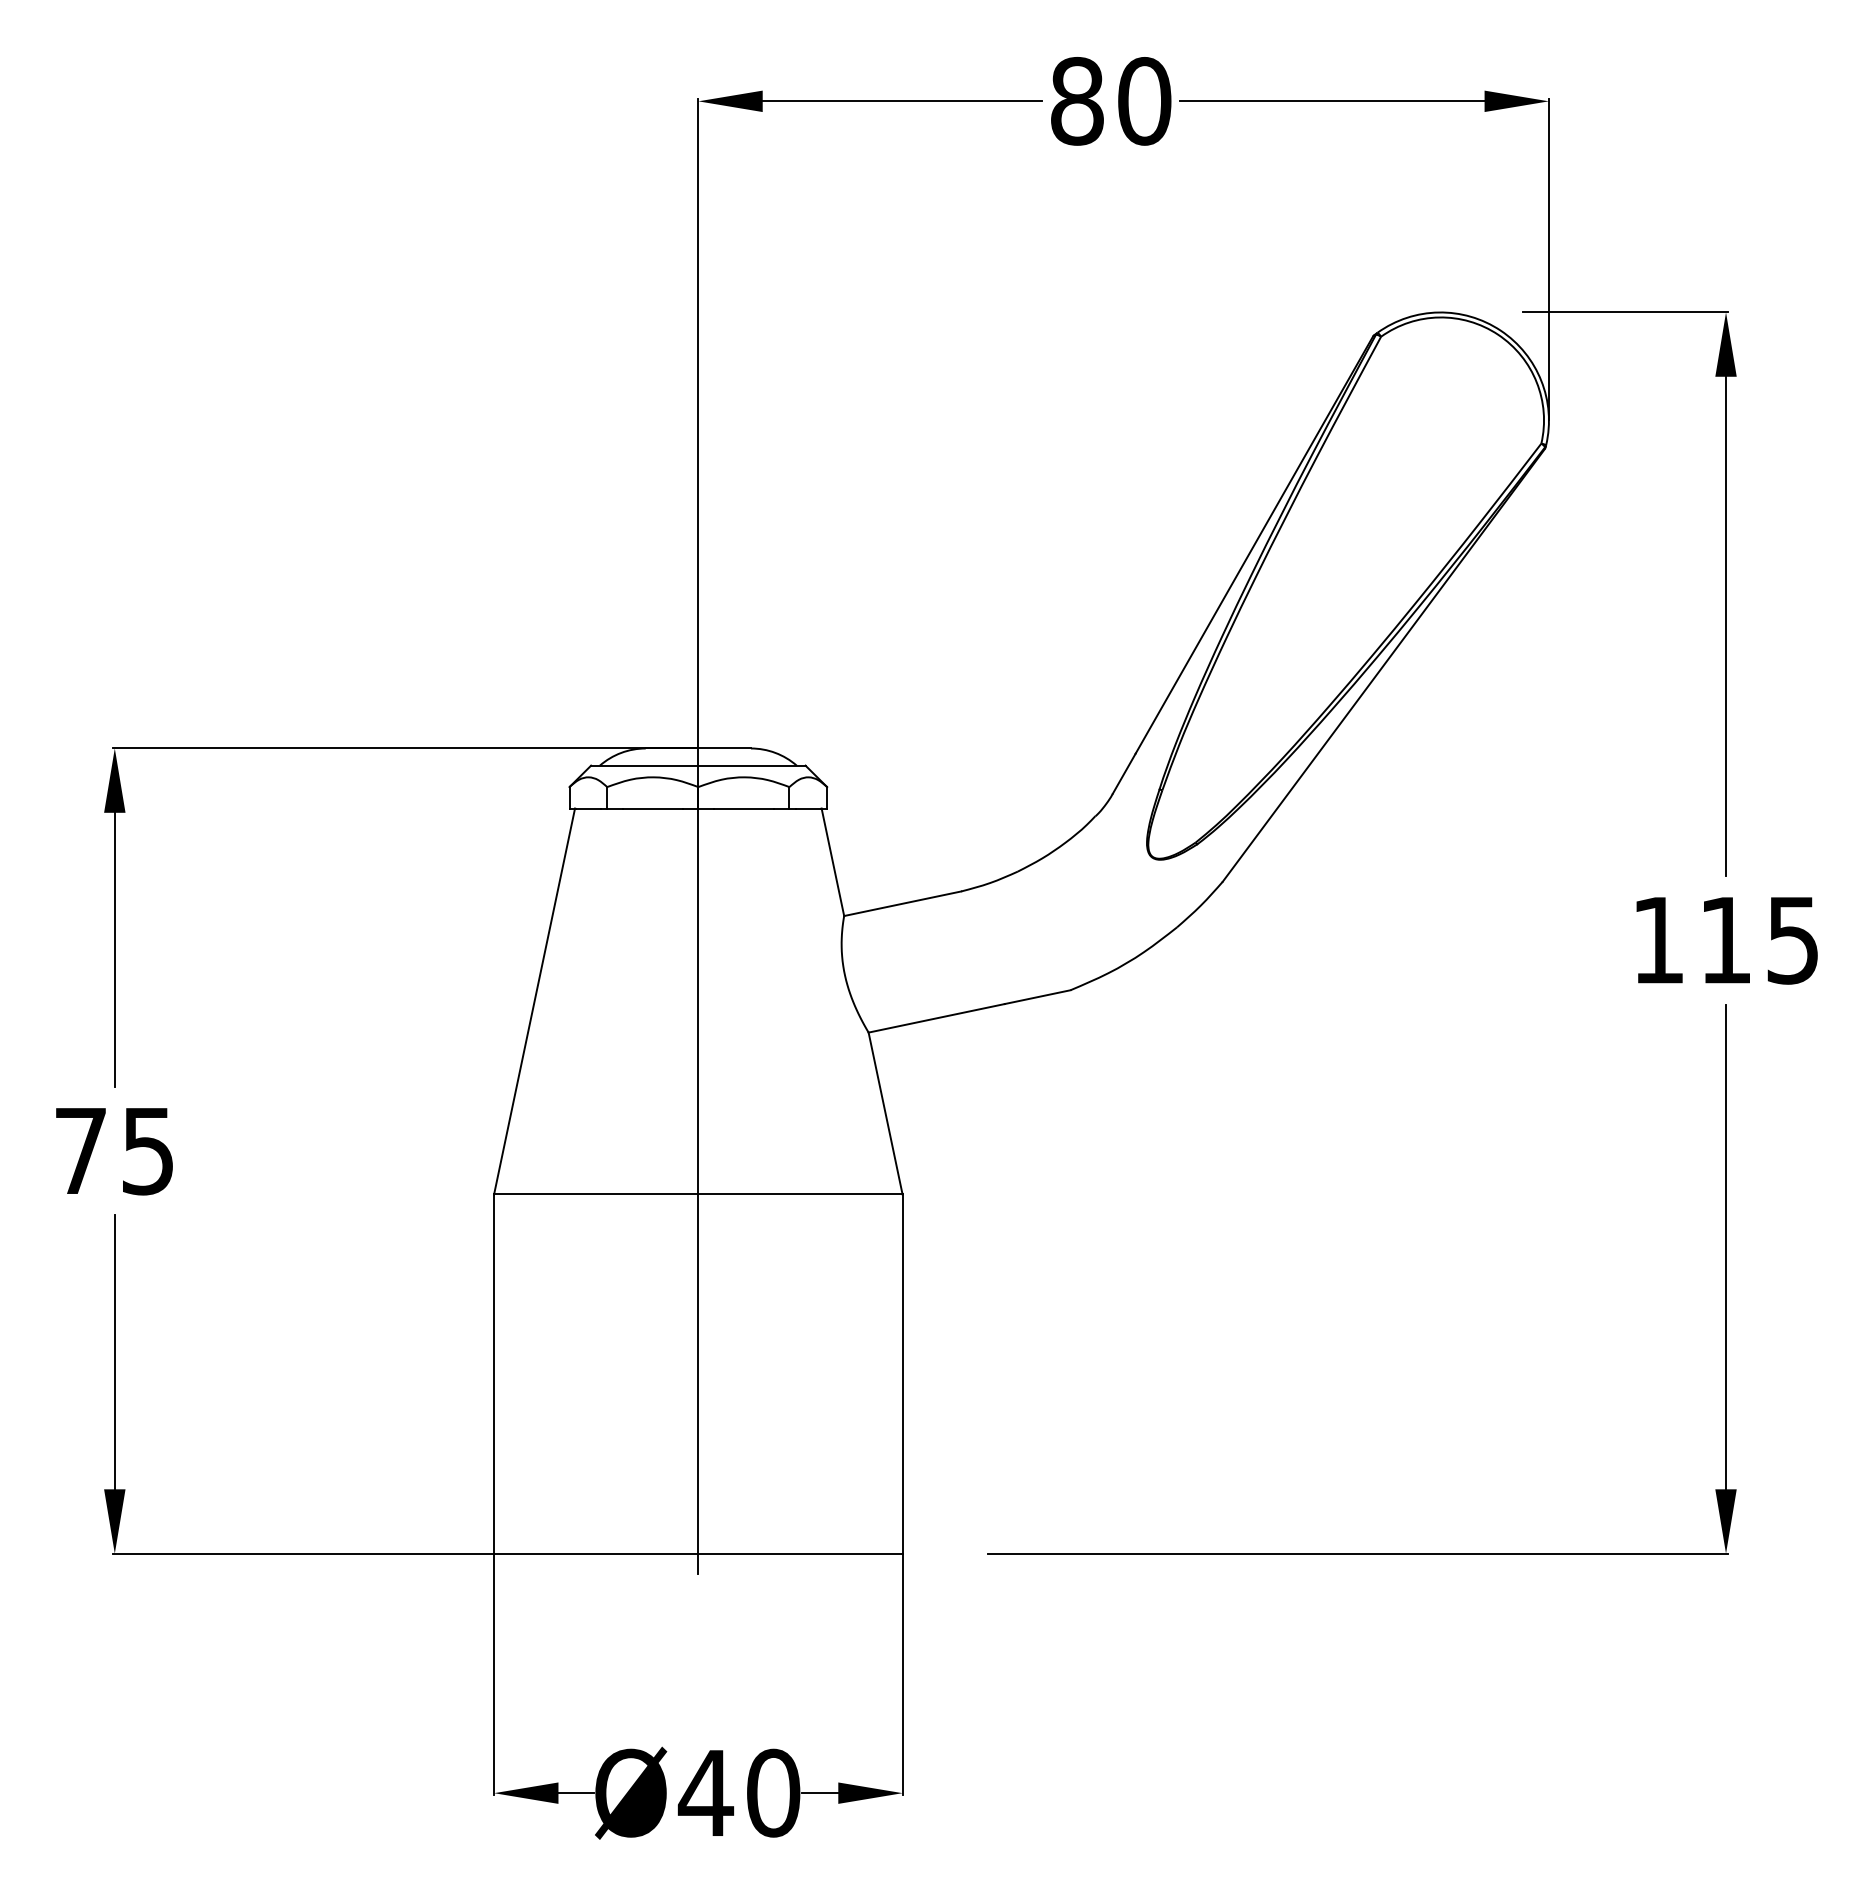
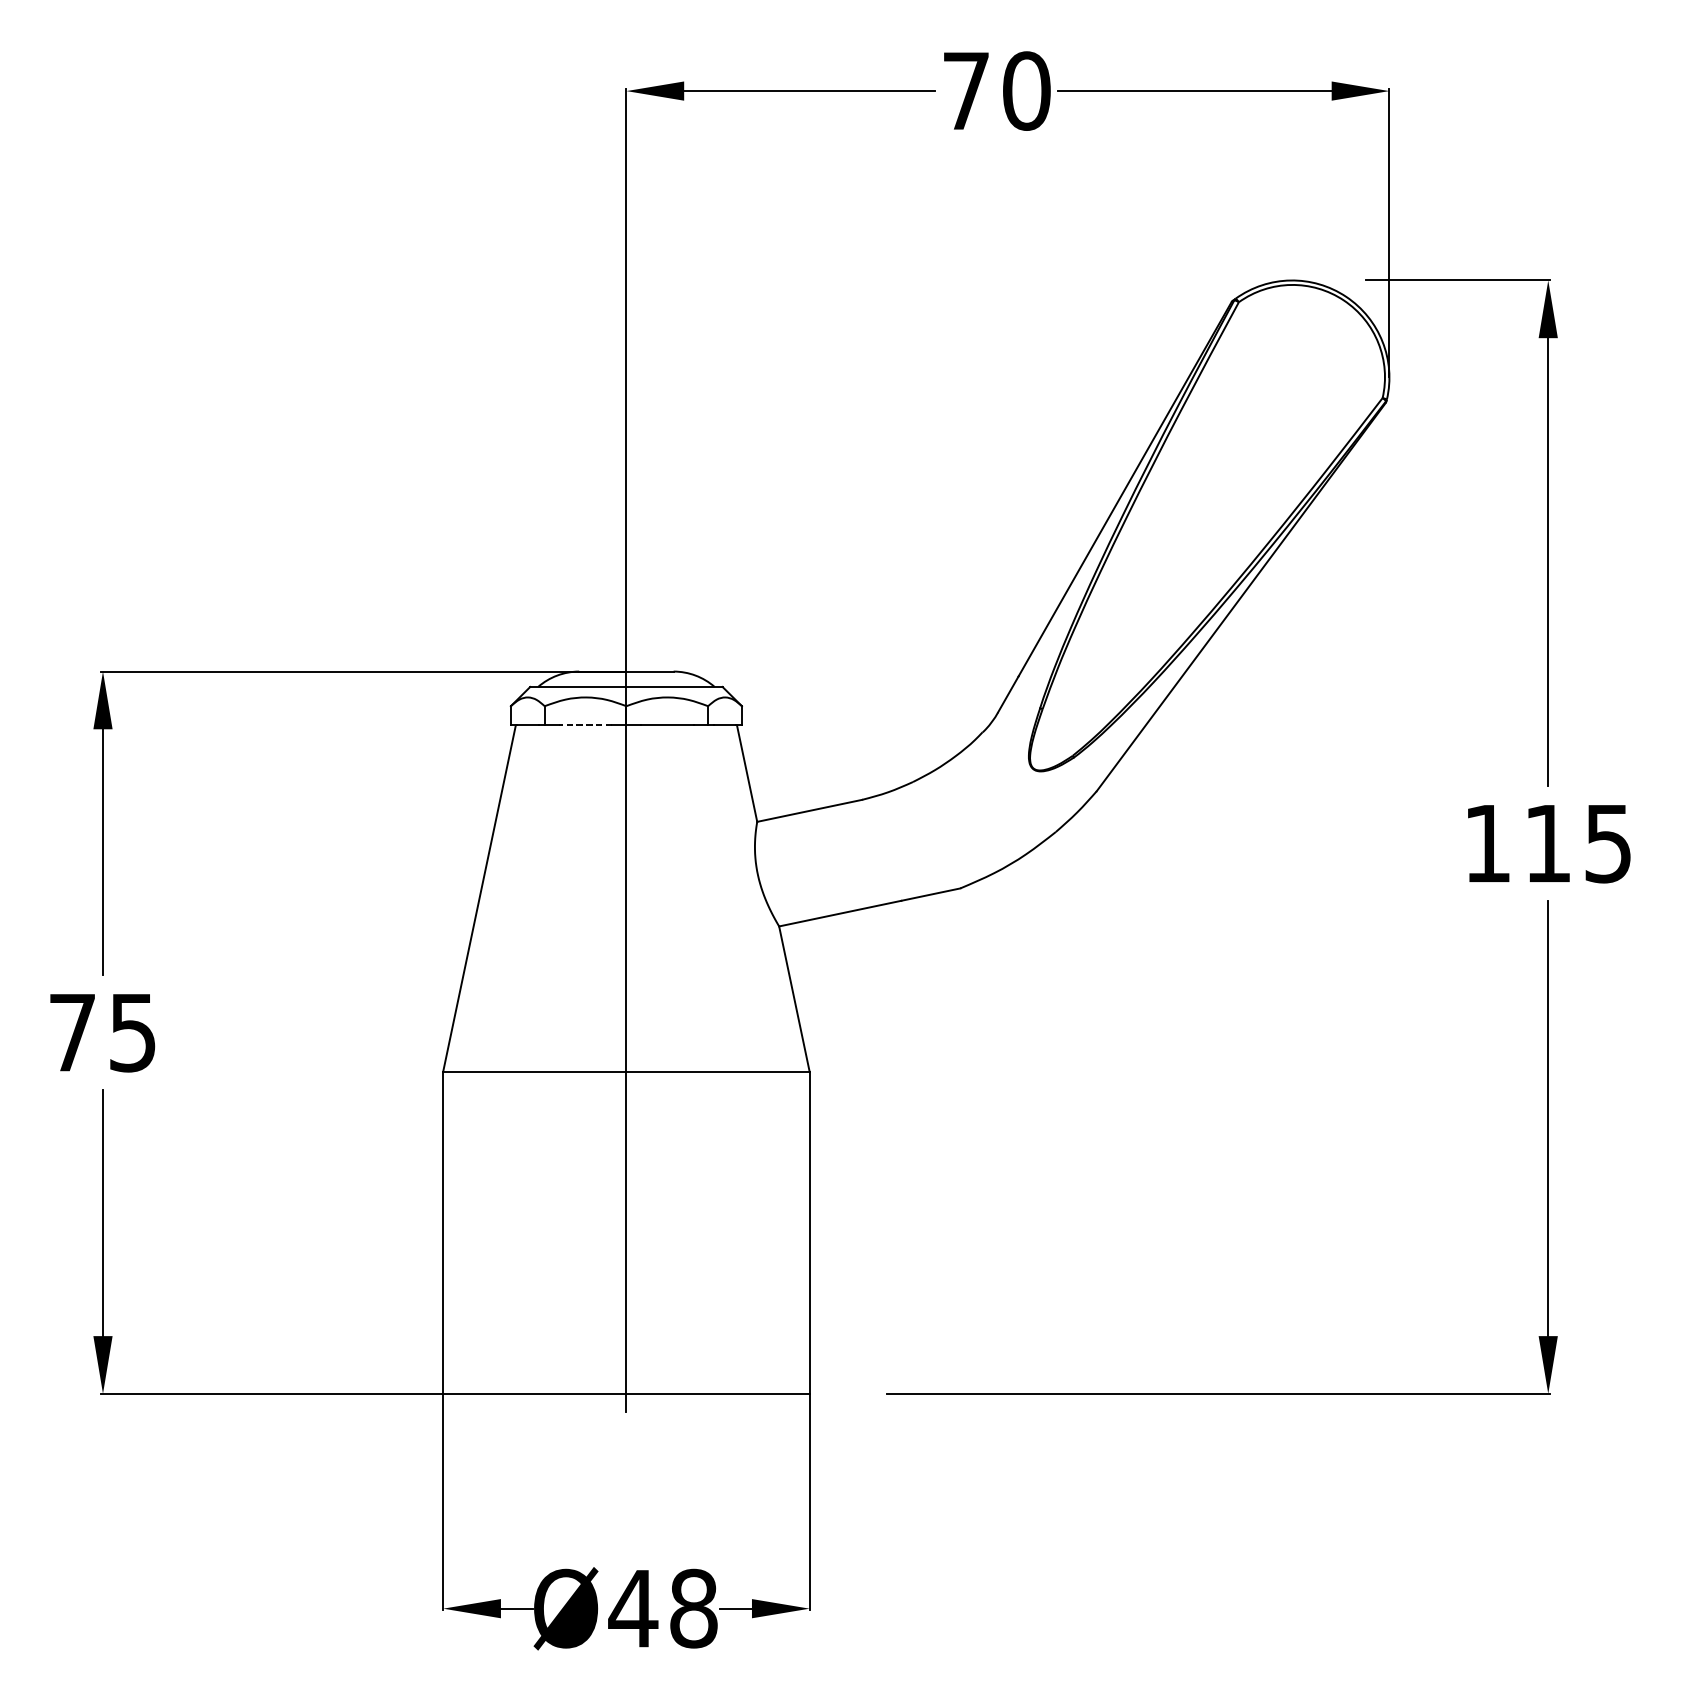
text: (1077, 101) -> (966, 91), 80 -> 70
line: (652, 808) -> (585, 725), solid -> dashed
text: (773, 1793) -> (693, 1608), Ø40 -> Ø48

